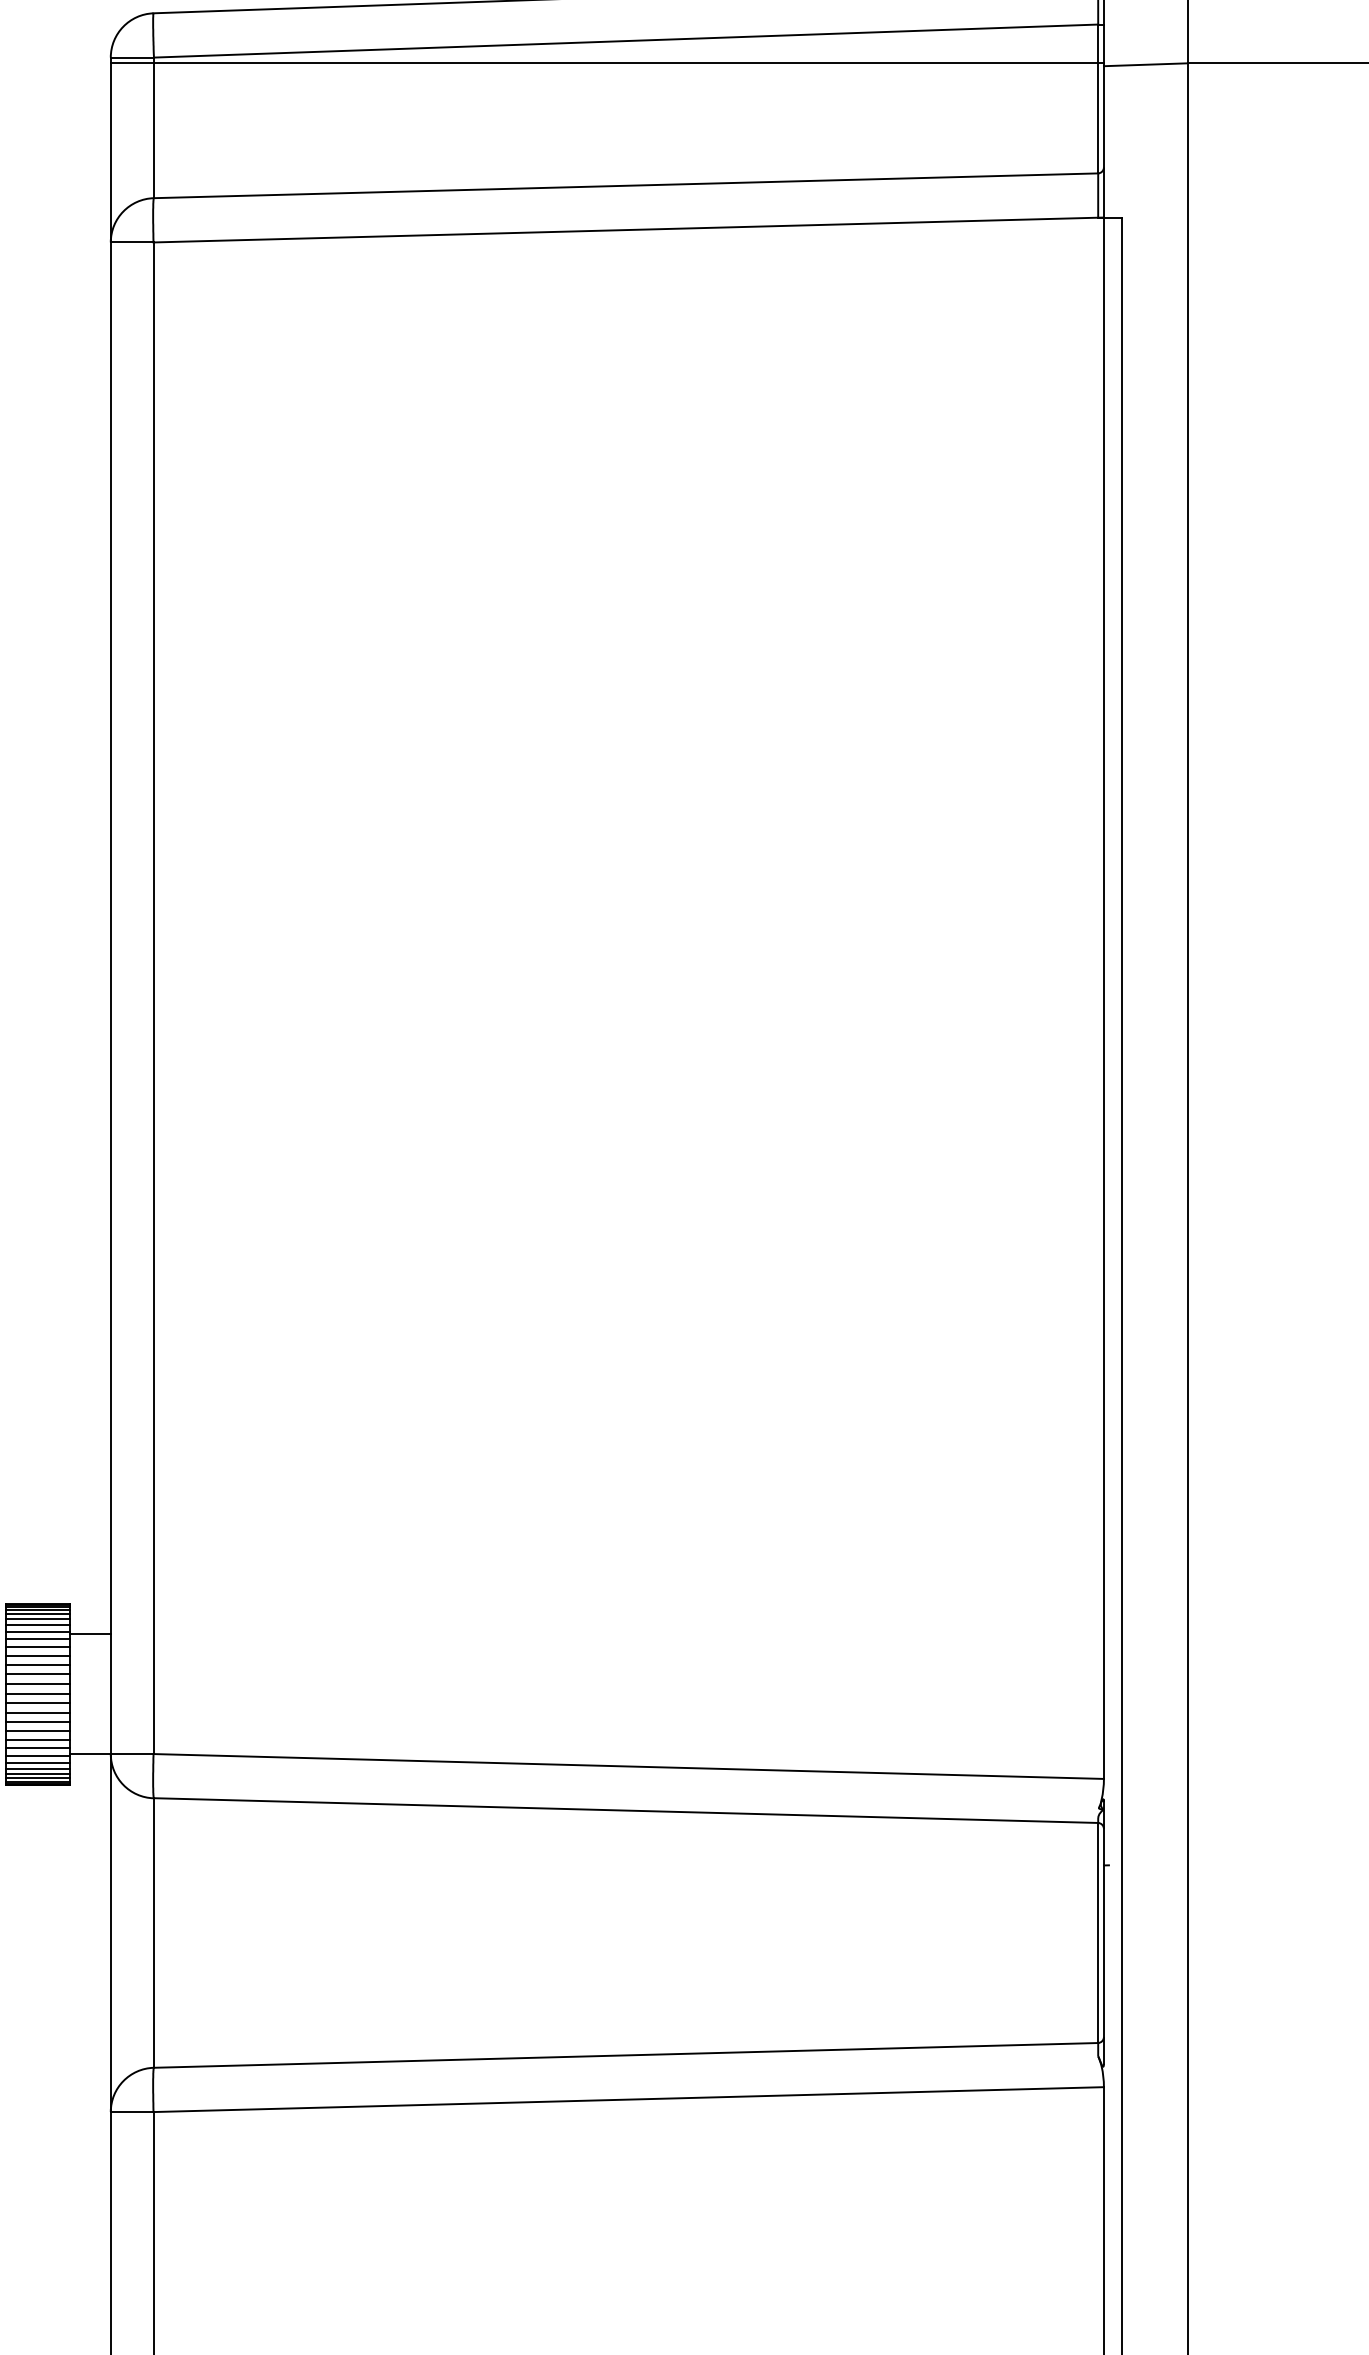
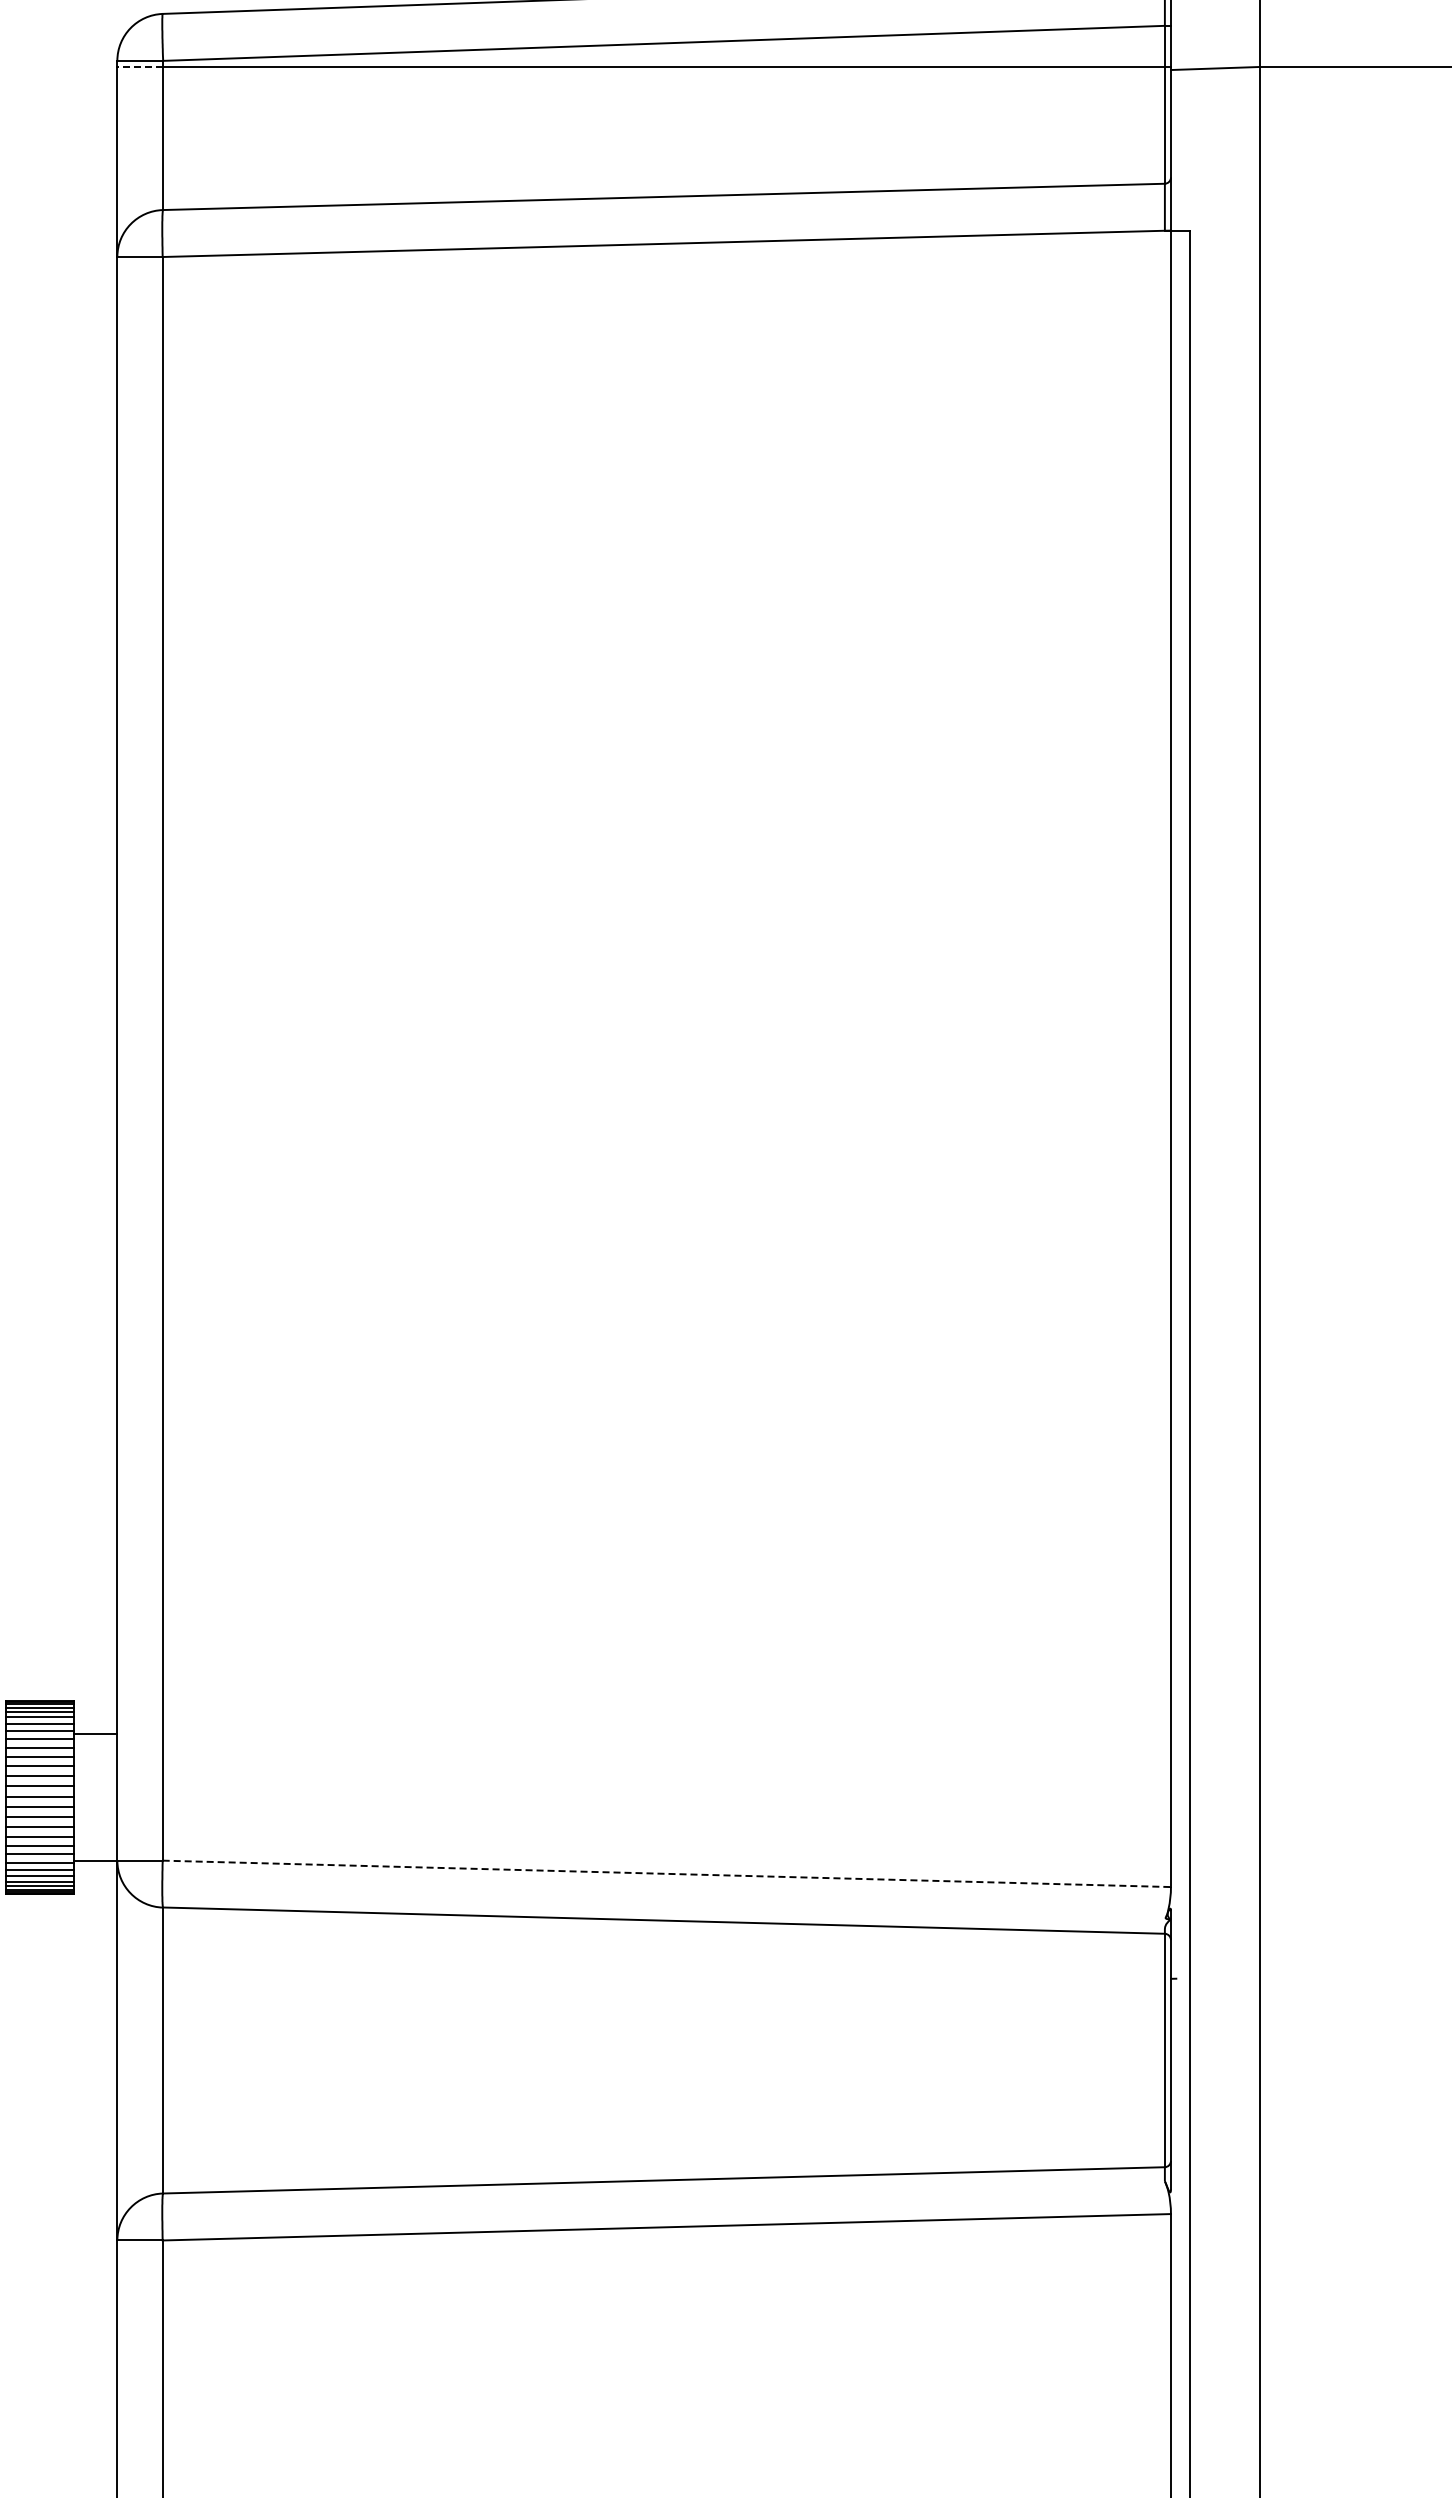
line: (132, 63) -> (140, 67), solid -> dashed
line: (629, 1766) -> (667, 1873), solid -> dashed

